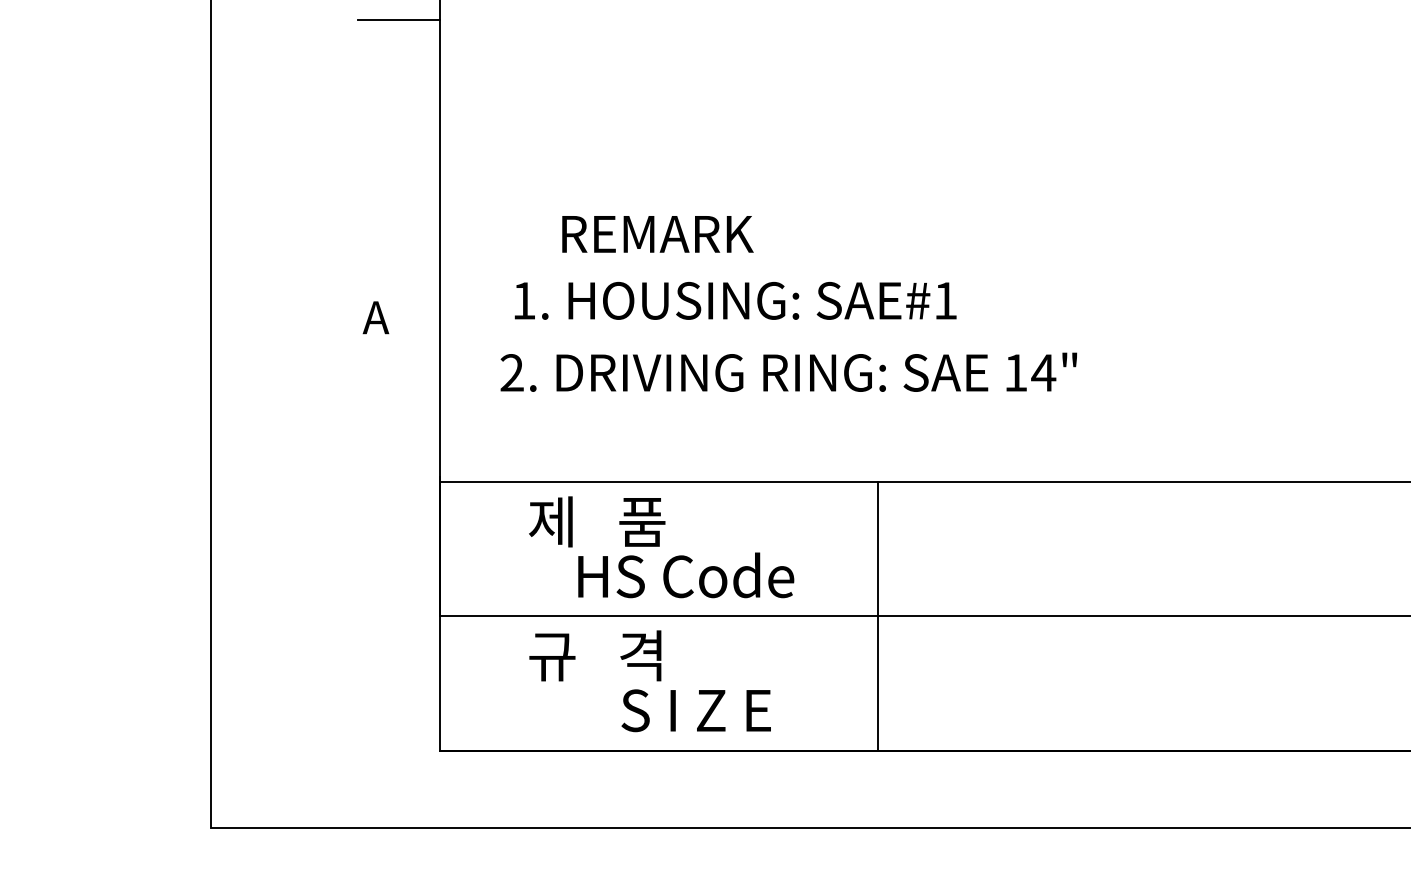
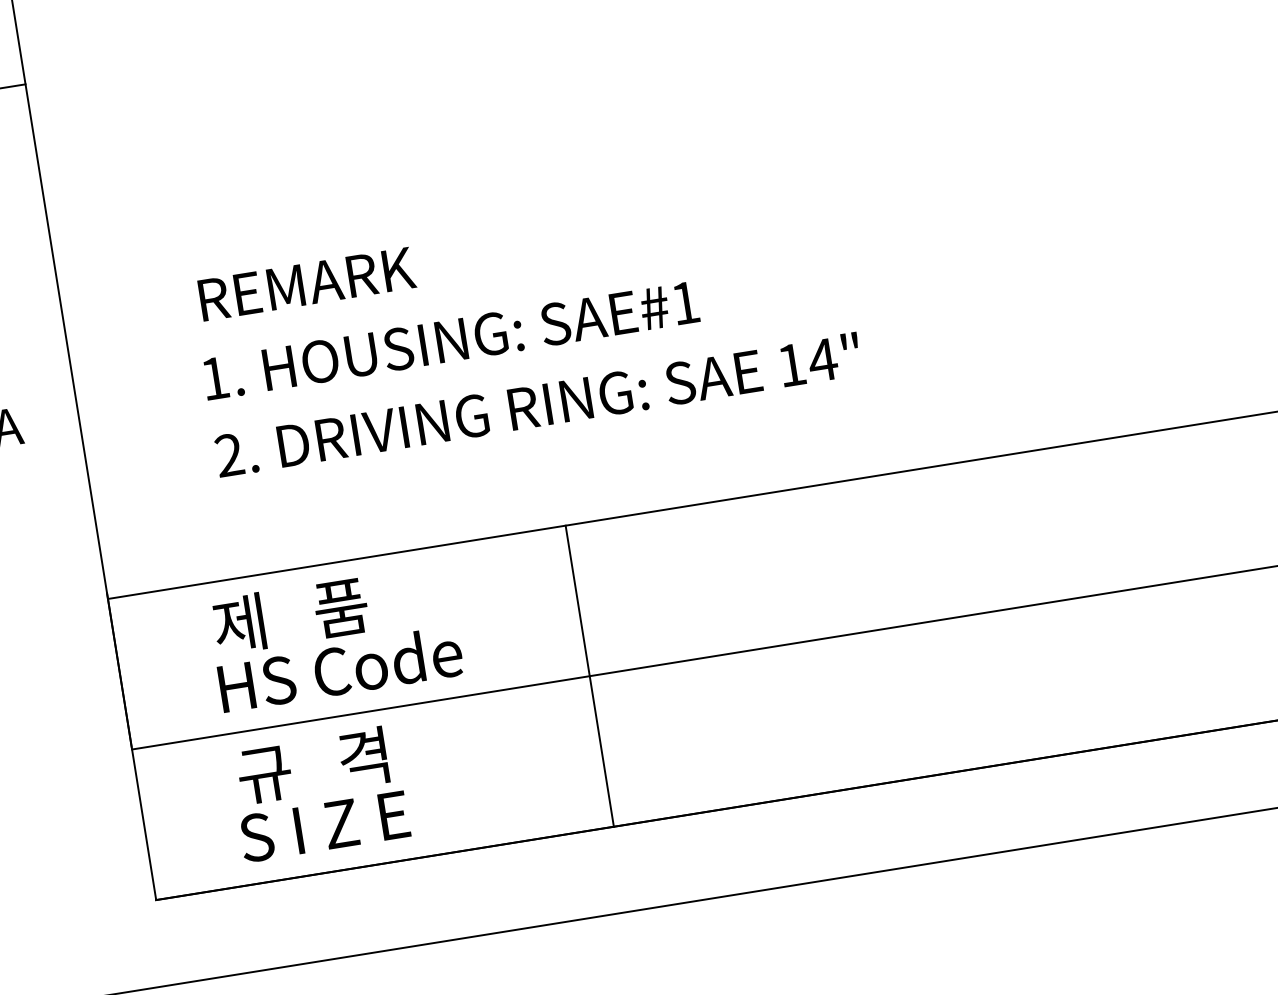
text: (735, 300) -> (450, 340), moved
text: (788, 371) -> (537, 404), moved
text: (686, 575) -> (340, 669), moved
line: (877, 616) -> (589, 676), moved
text: (695, 710) -> (323, 826), moved

